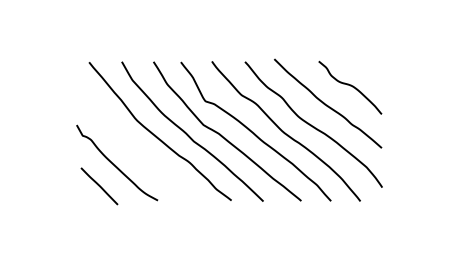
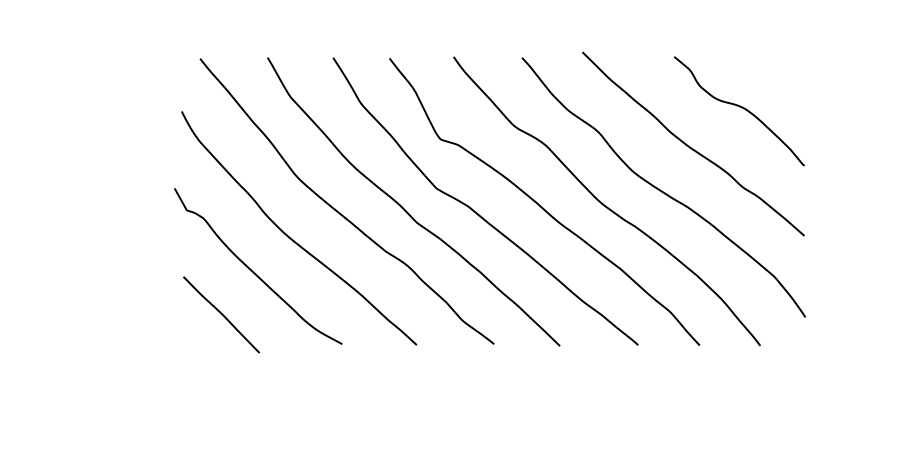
curve: (132, 147) -> (289, 234), added

